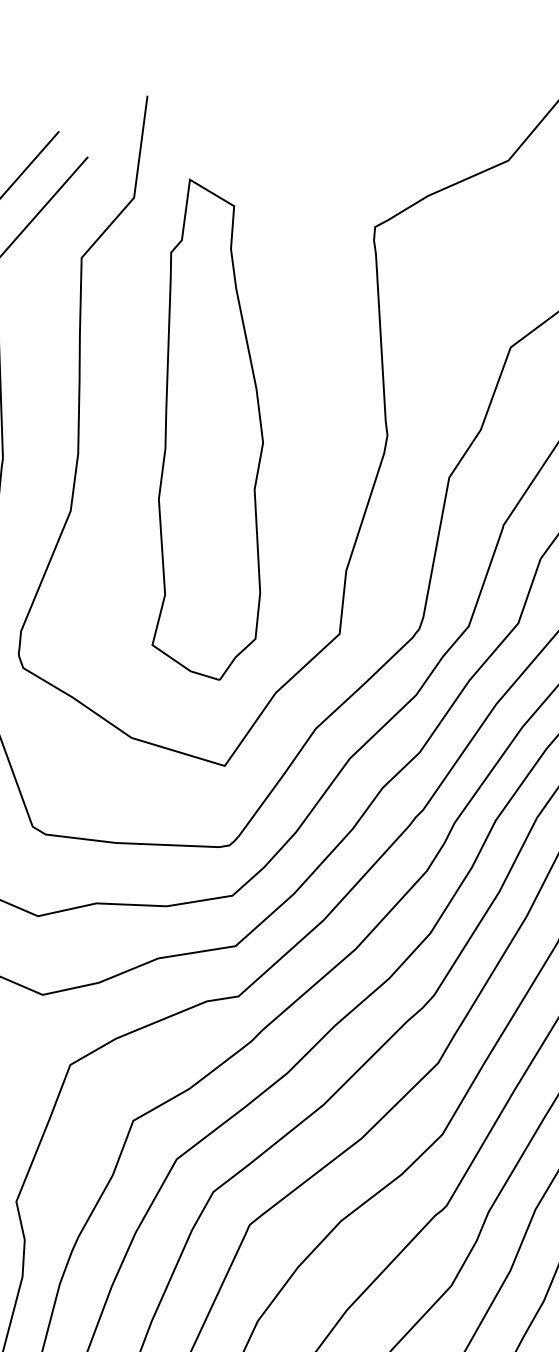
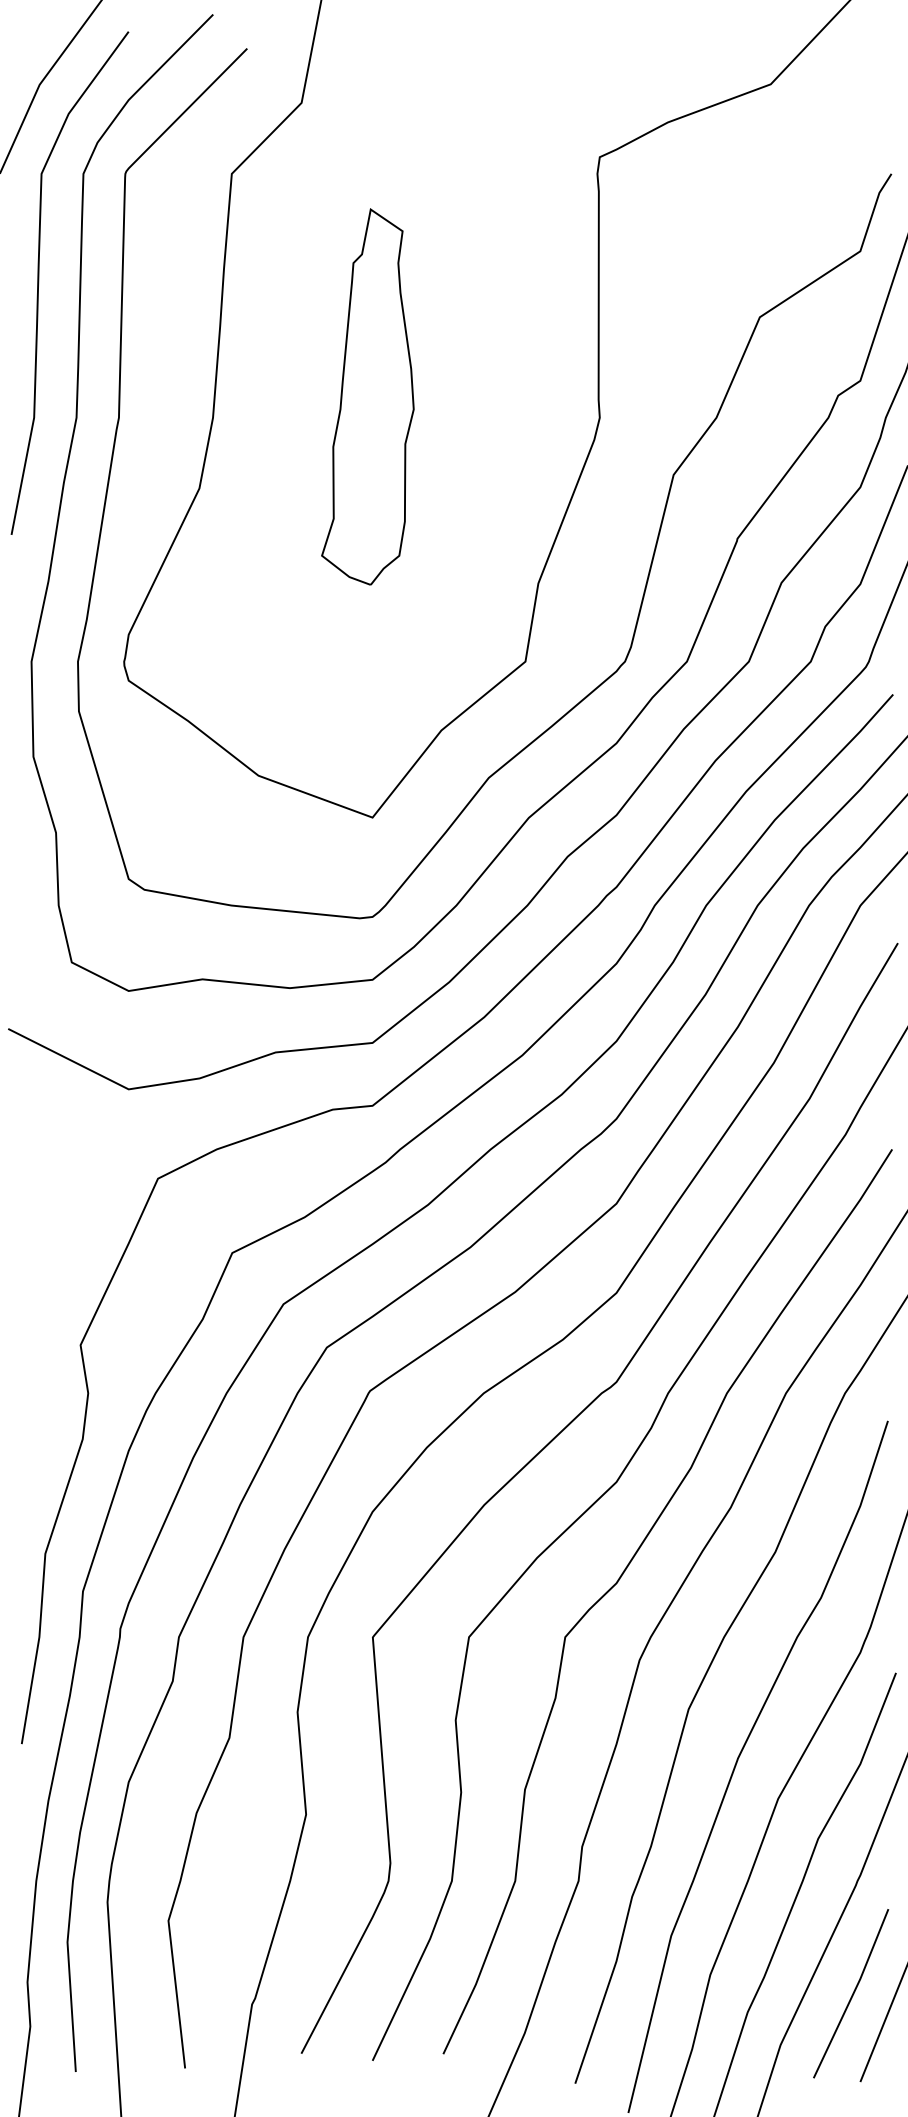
part: (200, 429) -> (367, 396), size x0.6

